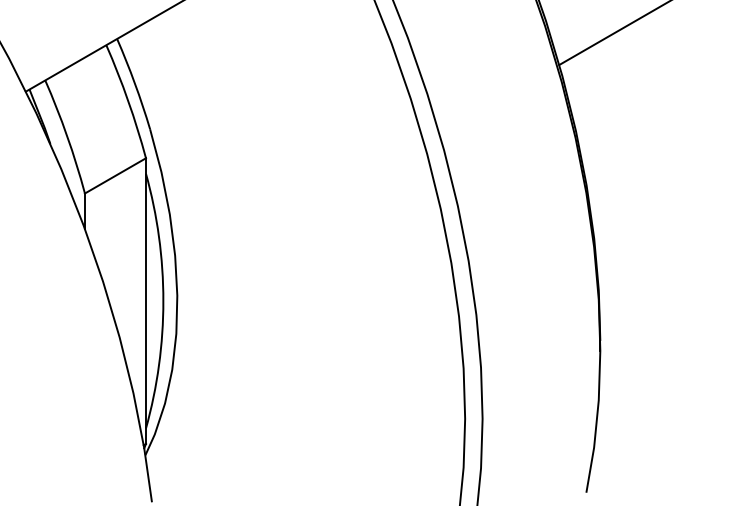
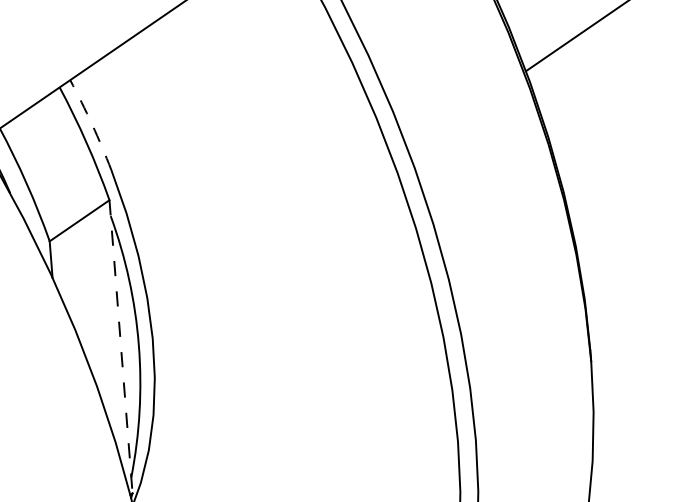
arc: (134, 83) -> (91, 124), solid -> dashed
line: (145, 301) -> (120, 347), solid -> dashed

